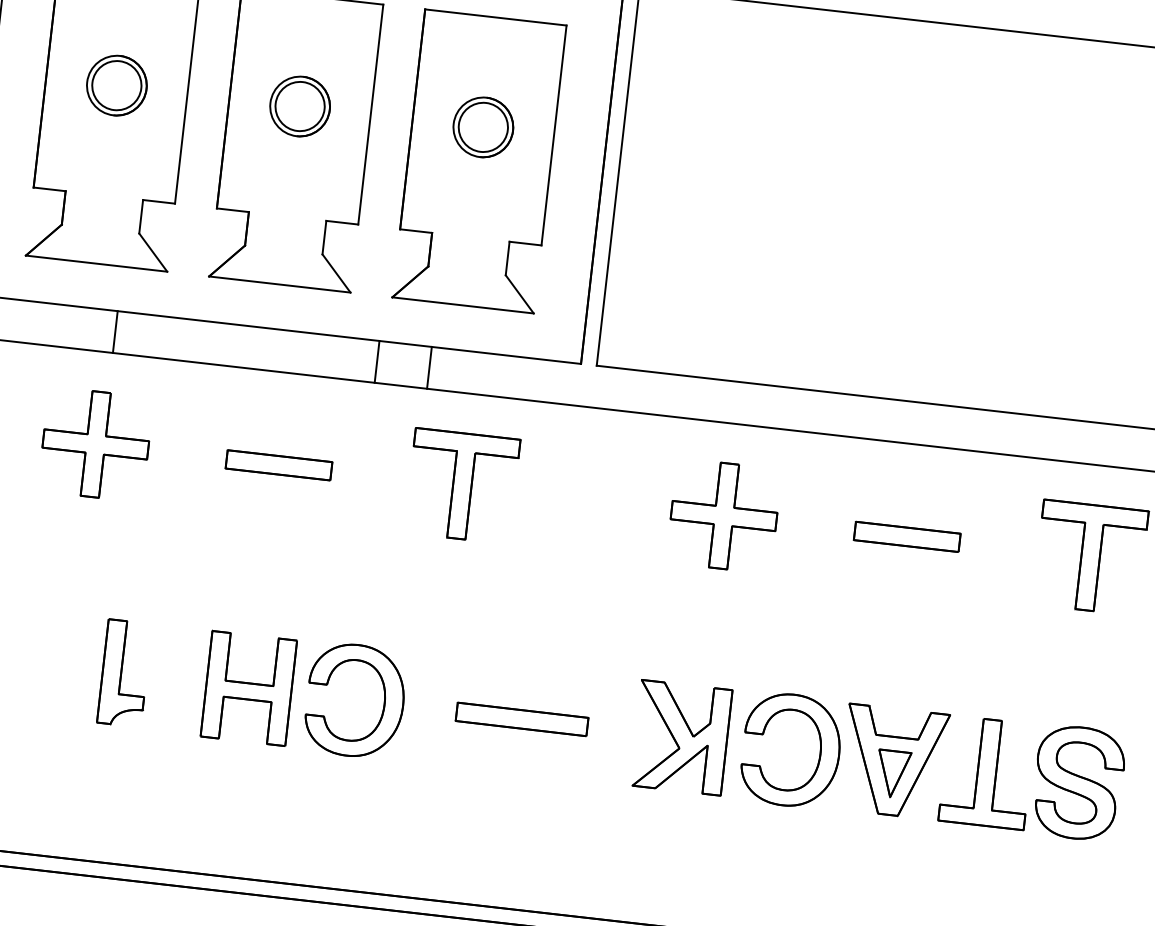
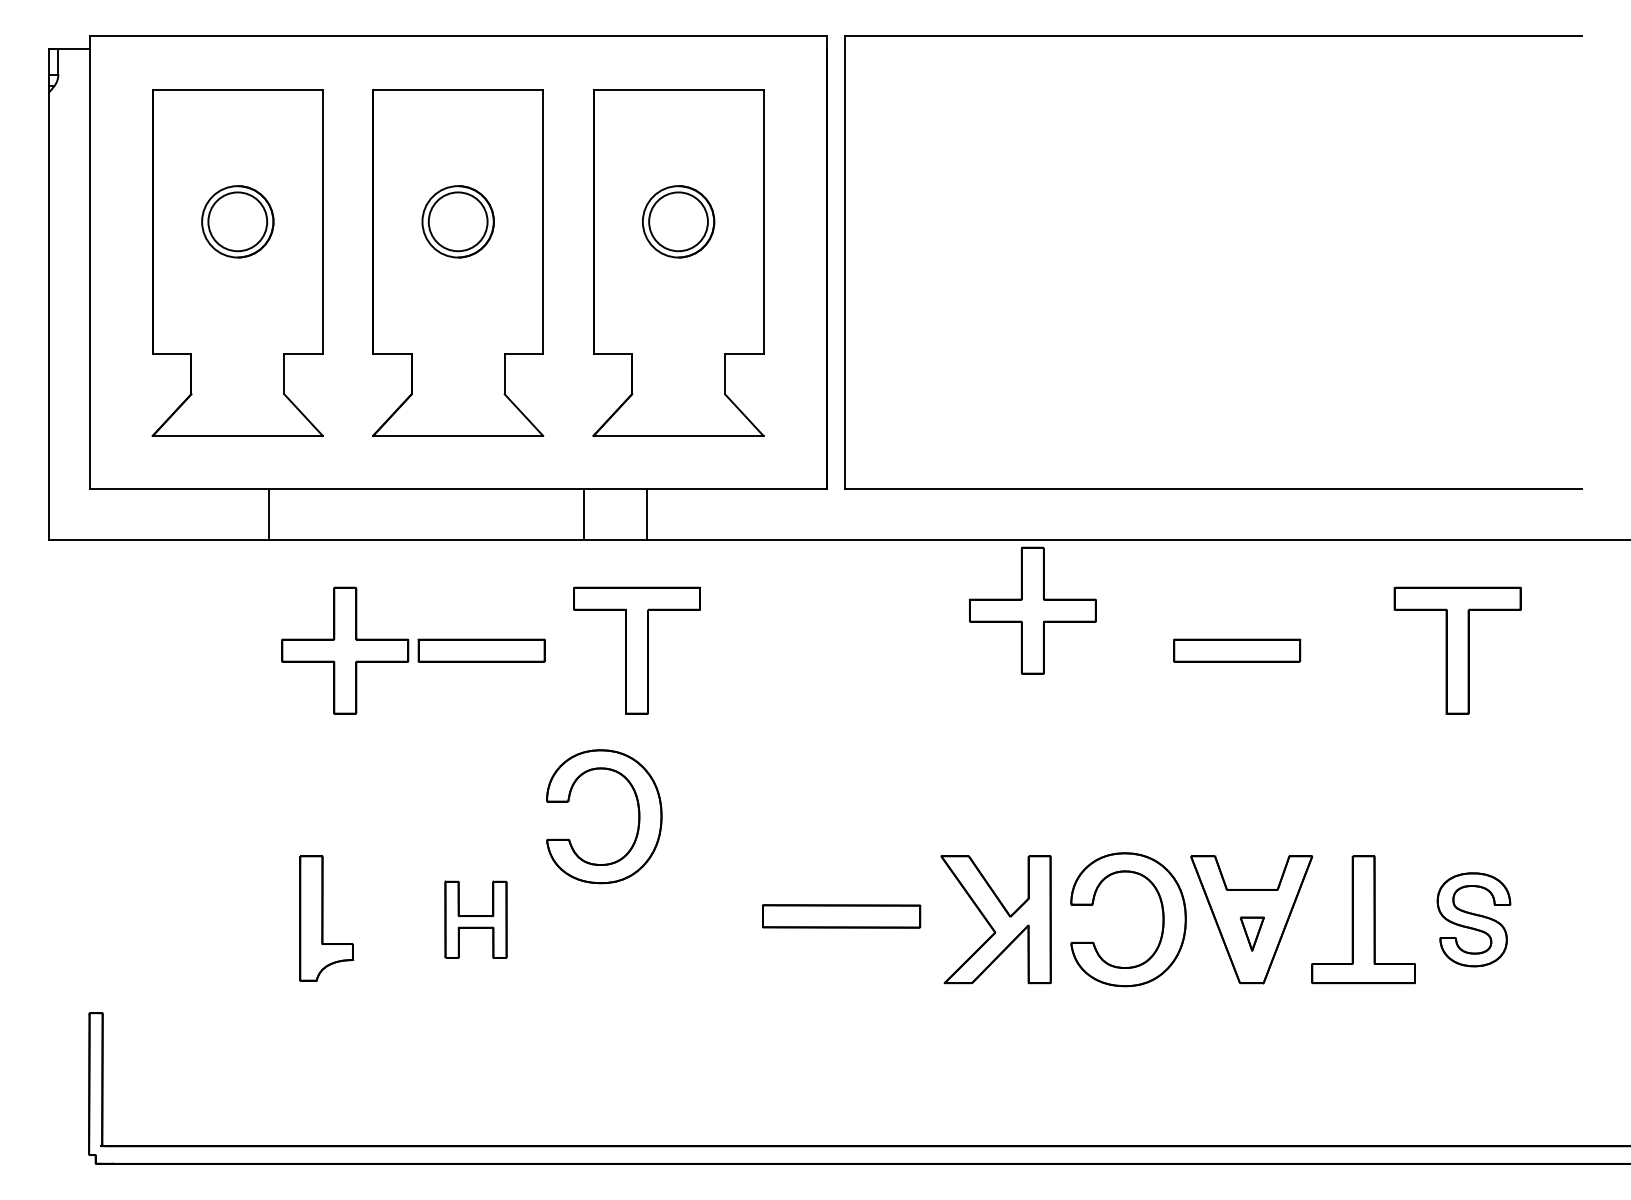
part: (95, 444) -> (345, 650), moved
part: (462, 486) -> (637, 650), moved
part: (723, 515) -> (1032, 610), moved
part: (248, 688) -> (475, 919), size x0.6
part: (383, 703) -> (638, 816), moved
part: (521, 719) -> (841, 916), moved
part: (893, 773) -> (1252, 933), size x0.6
part: (1078, 782) -> (1473, 919), size x0.7

